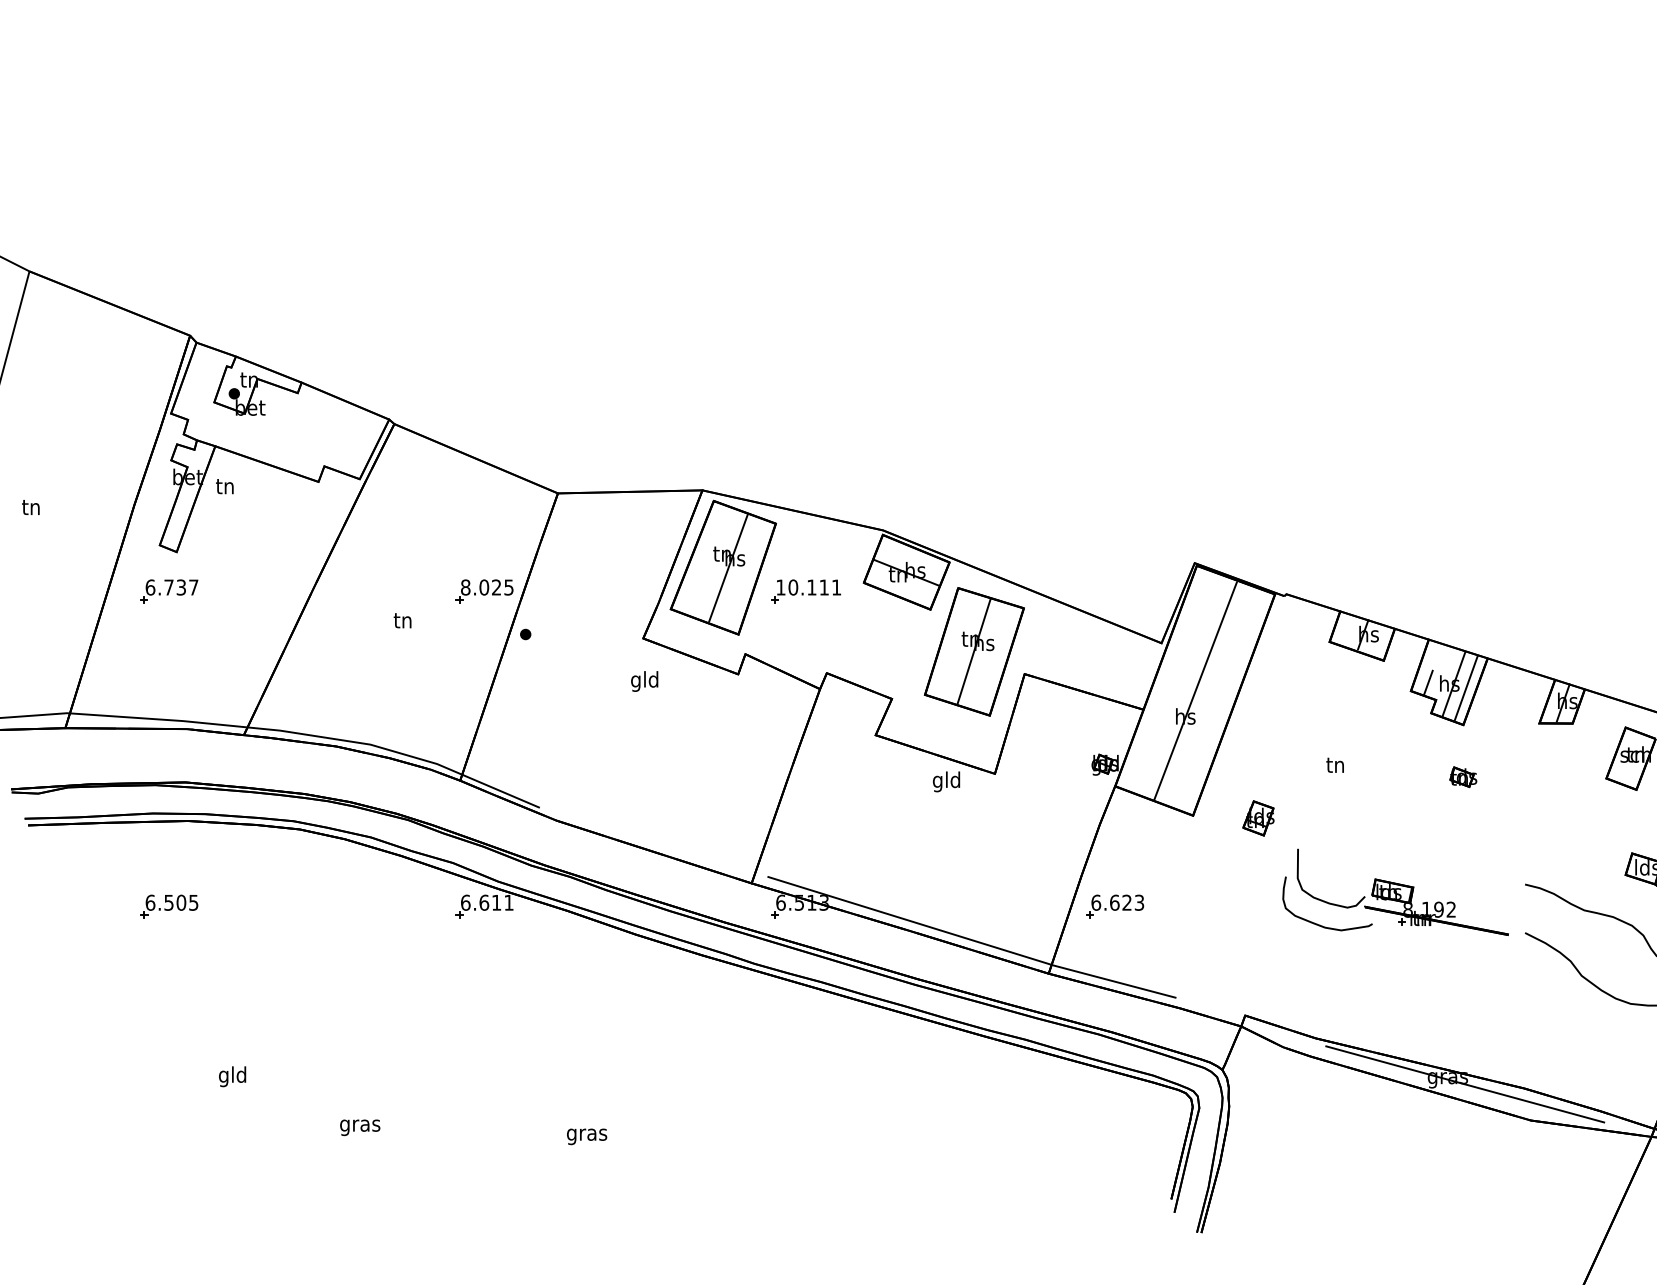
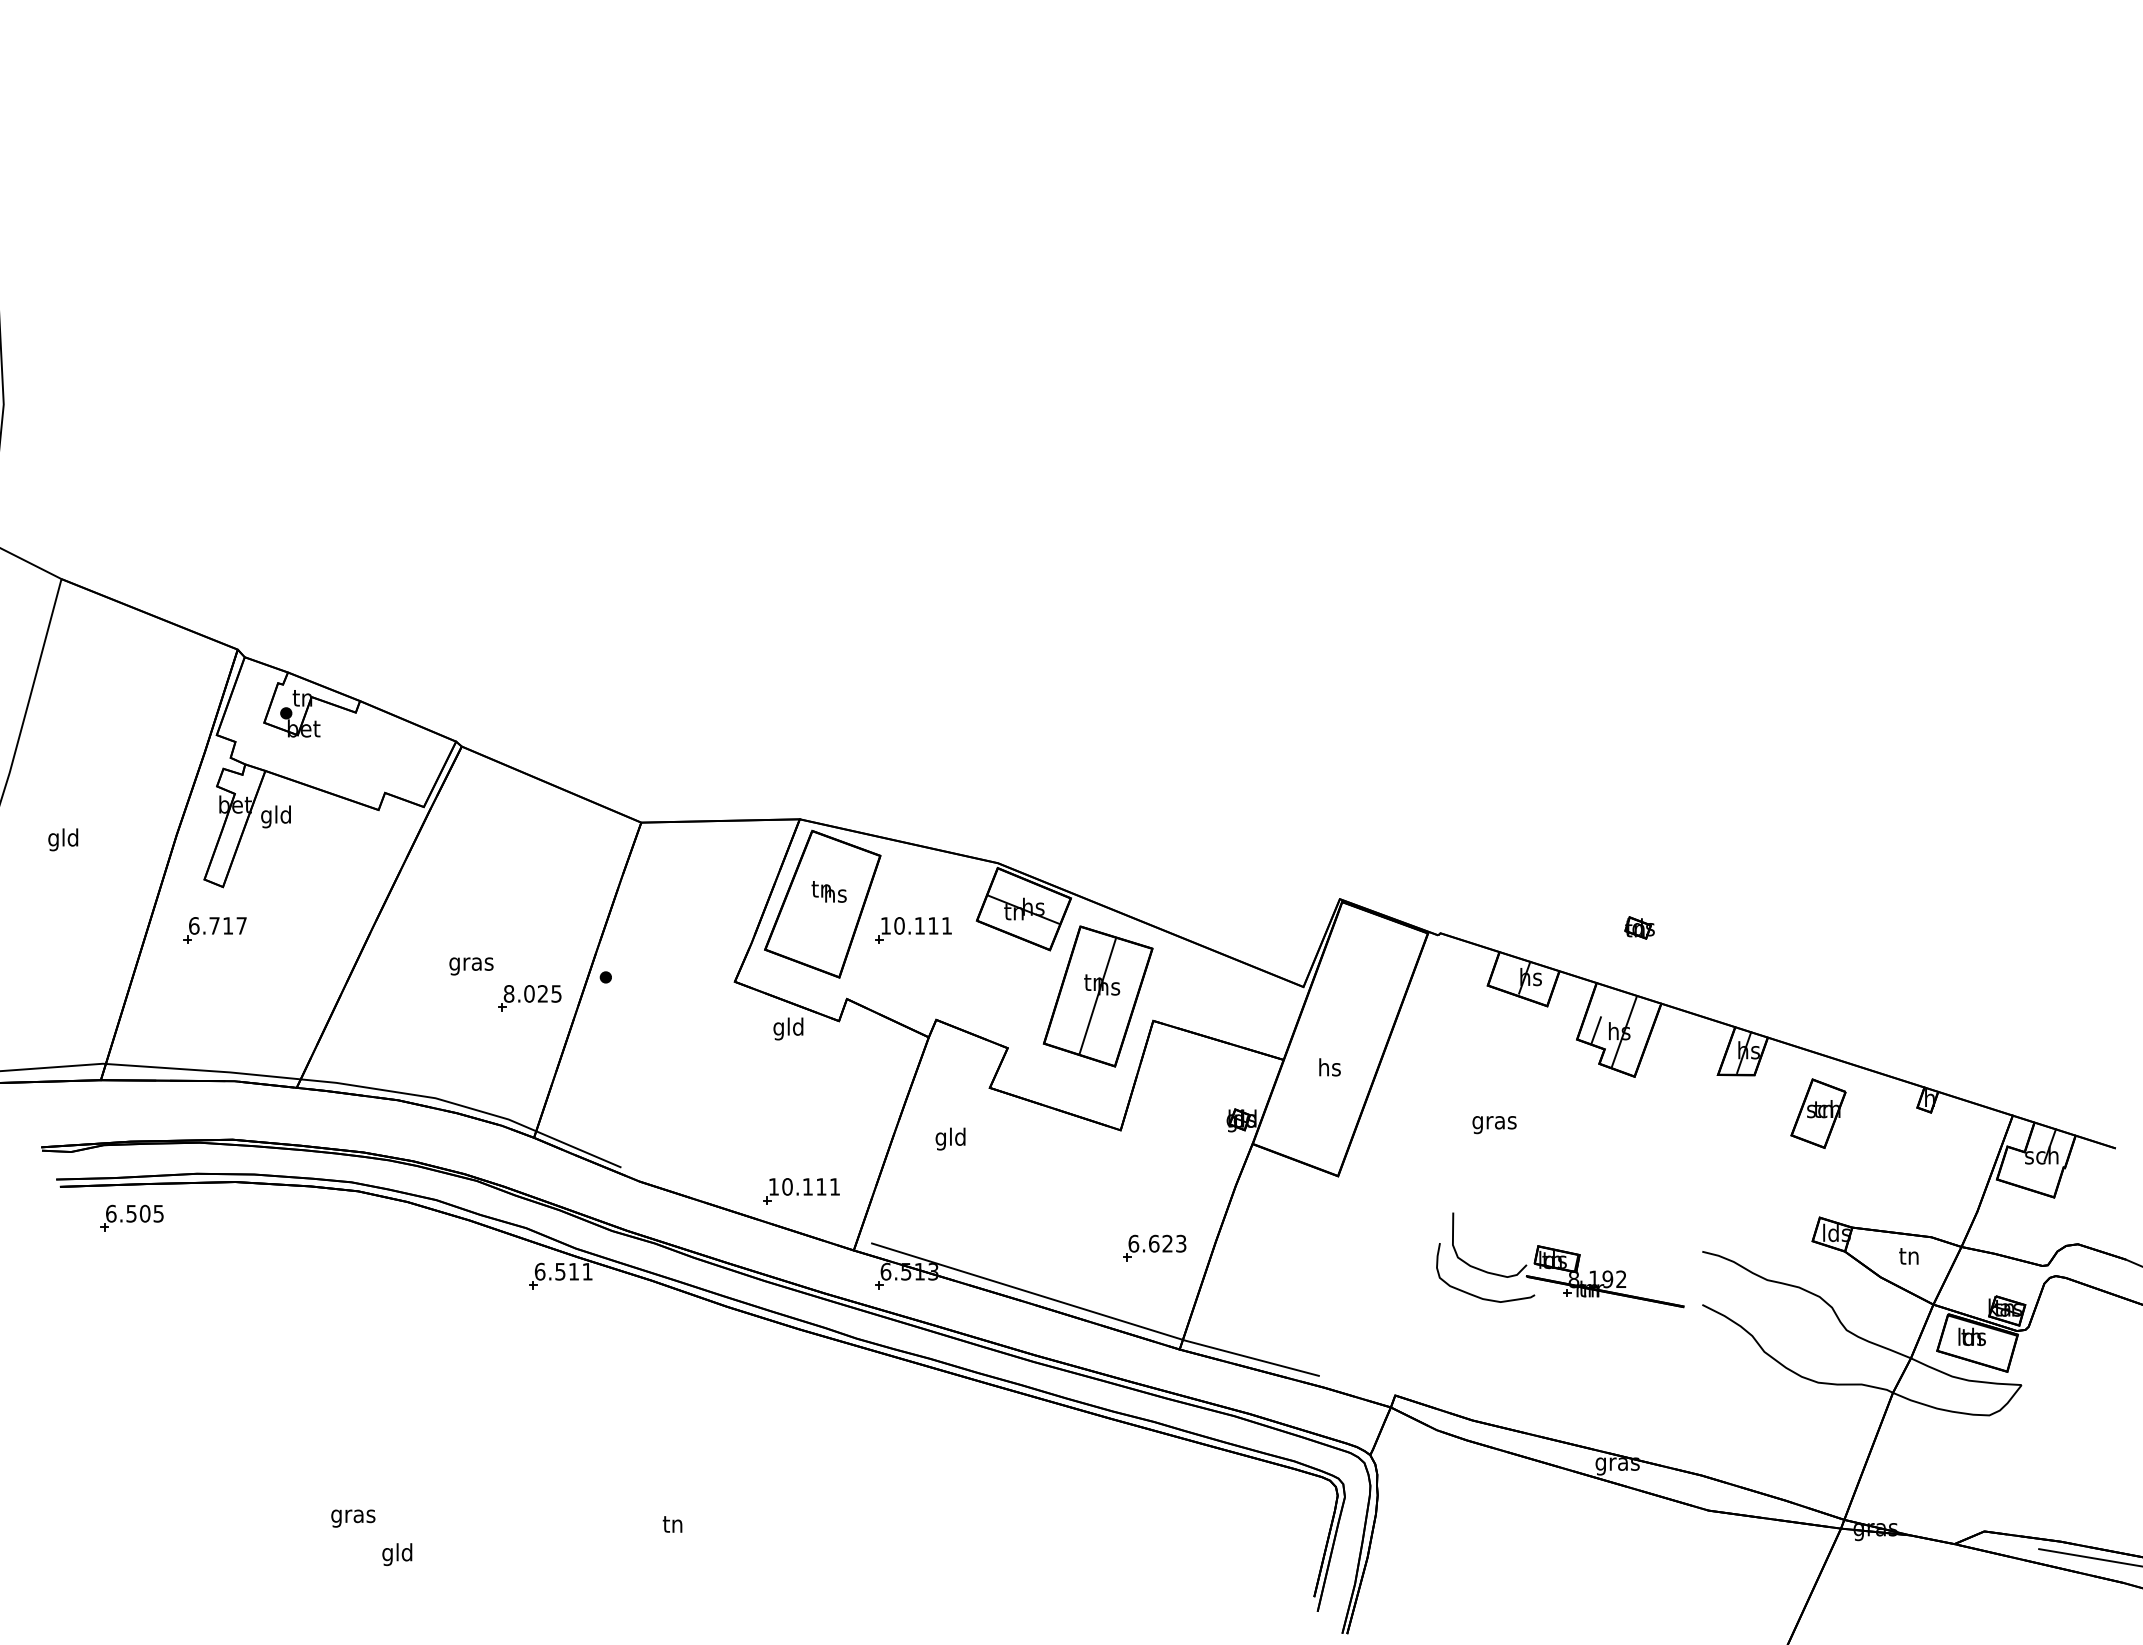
text: (224, 487) -> (275, 816), tn -> gld
text: (31, 508) -> (63, 839), tn -> gld
line: (728, 568) -> (828, 904), removed
text: (181, 587) -> (228, 925), 6.737 -> 6.717
part: (484, 591) -> (529, 998), moved
text: (403, 622) -> (471, 964), tn -> gras
text: (644, 681) -> (788, 1028), moved
line: (1466, 688) -> (1637, 1036), removed
line: (1195, 691) -> (1340, 1039), removed
text: (1335, 767) -> (1494, 1123), tn -> gras
part: (1463, 776) -> (1639, 927), moved
text: (946, 781) -> (950, 1138), moved
part: (1258, 818) -> (1409, 1179), removed
part: (703, 829) -> (801, 1191), added
text: (484, 902) -> (560, 1271), 6.611 -> 6.511
part: (168, 906) -> (131, 1217), moved
part: (1115, 906) -> (1154, 1247), moved
text: (232, 1076) -> (397, 1554), moved
line: (1465, 1083) -> (1636, 1470), removed
text: (360, 1127) -> (353, 1518), moved
text: (587, 1134) -> (673, 1526), gras -> tn

